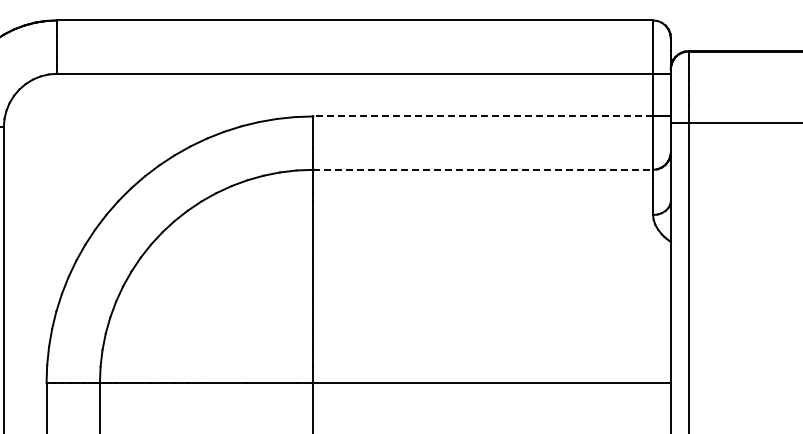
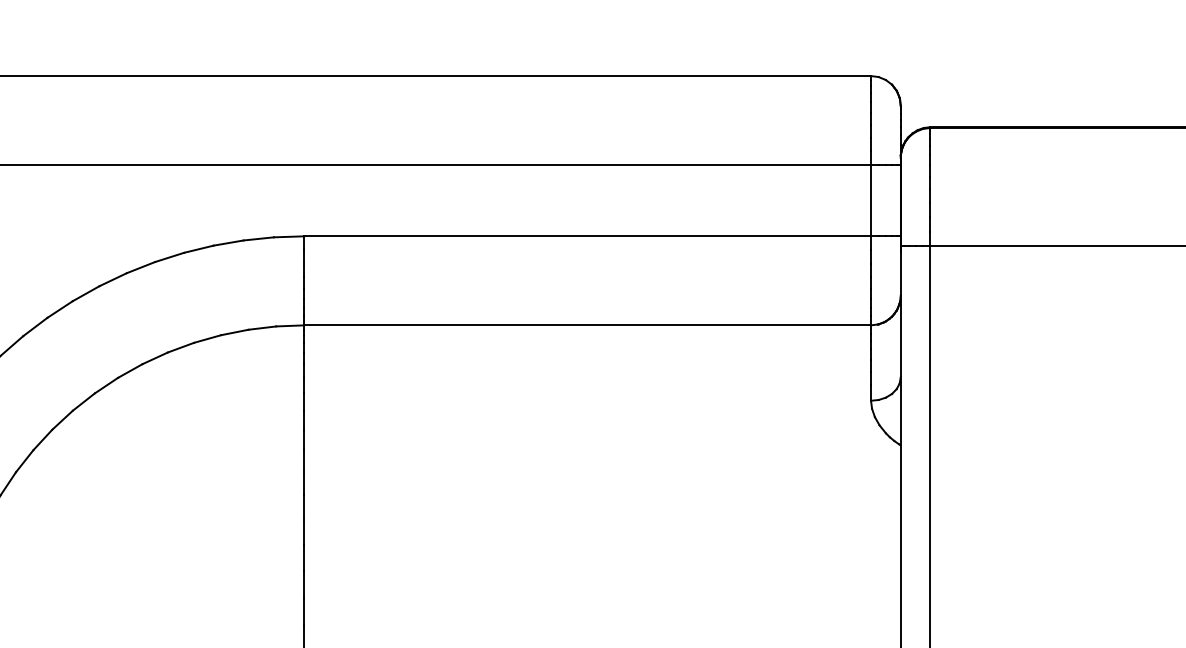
line: (483, 116) -> (588, 236), dashed -> solid
line: (483, 169) -> (588, 324), dashed -> solid

